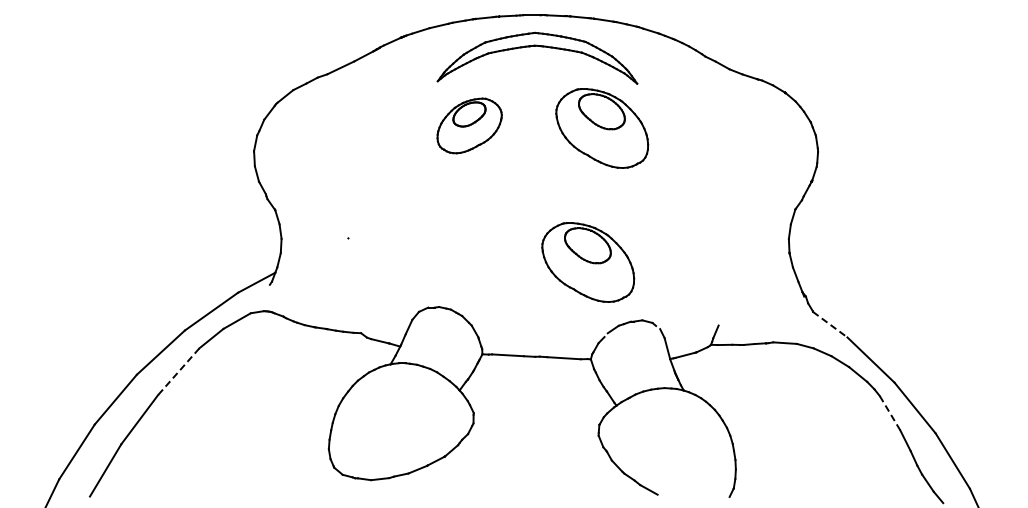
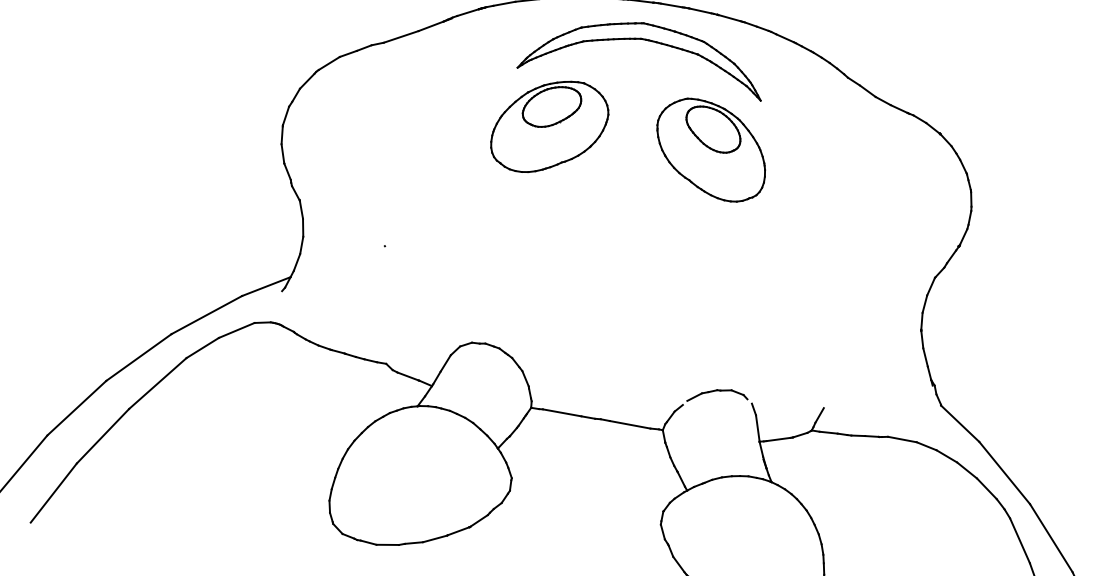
part: (469, 125) -> (549, 126), size x1.43
part: (588, 262) -> (674, 311), removed
line: (830, 324) -> (960, 423), dashed -> solid
line: (178, 372) -> (157, 384), dashed -> solid
line: (890, 413) -> (1020, 541), dashed -> solid

